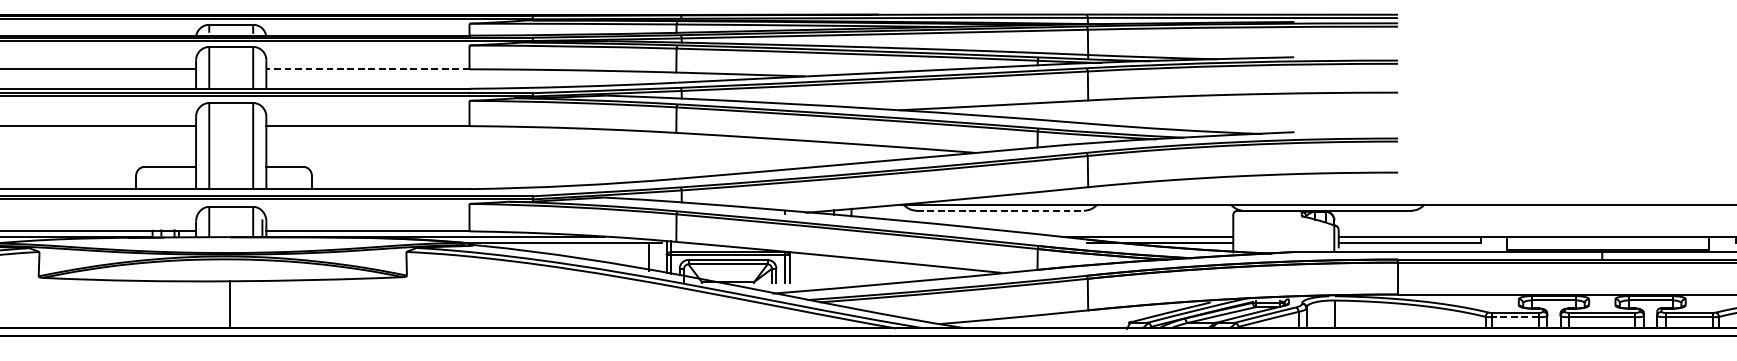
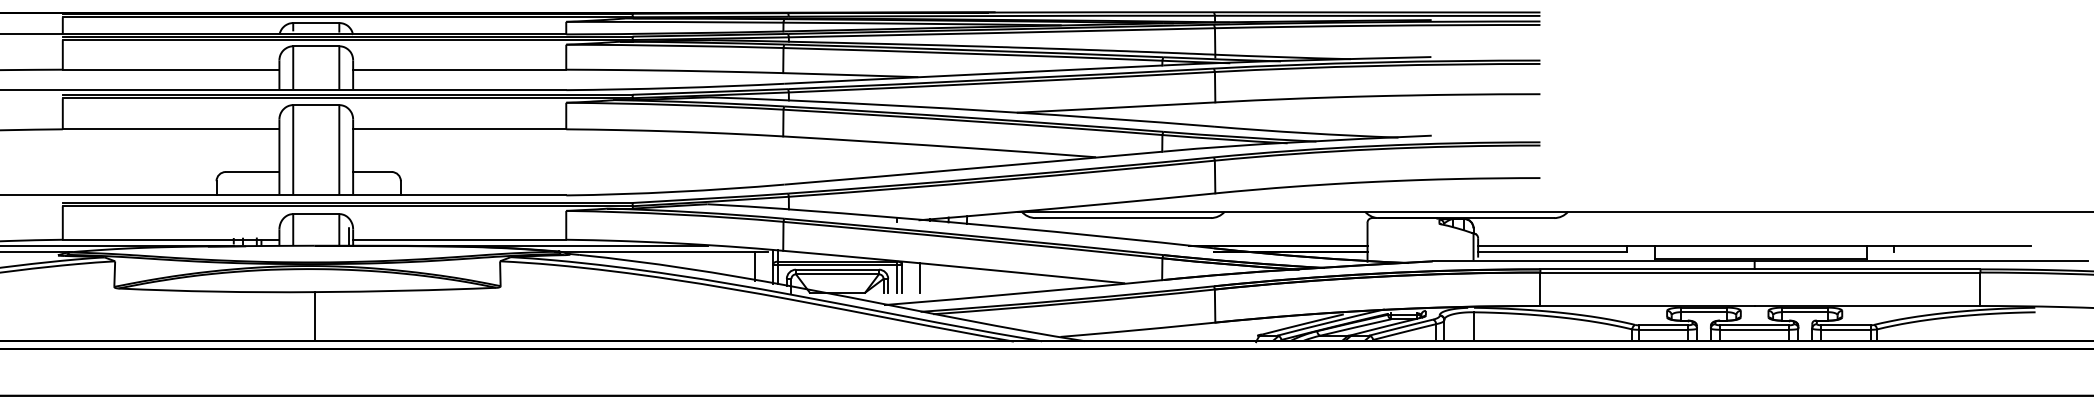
line: (367, 69) -> (459, 69), dashed -> solid
line: (1000, 211) -> (1123, 218), dashed -> solid
line: (807, 268) -> (920, 278), added
line: (1515, 316) -> (1663, 329), dashed -> solid

